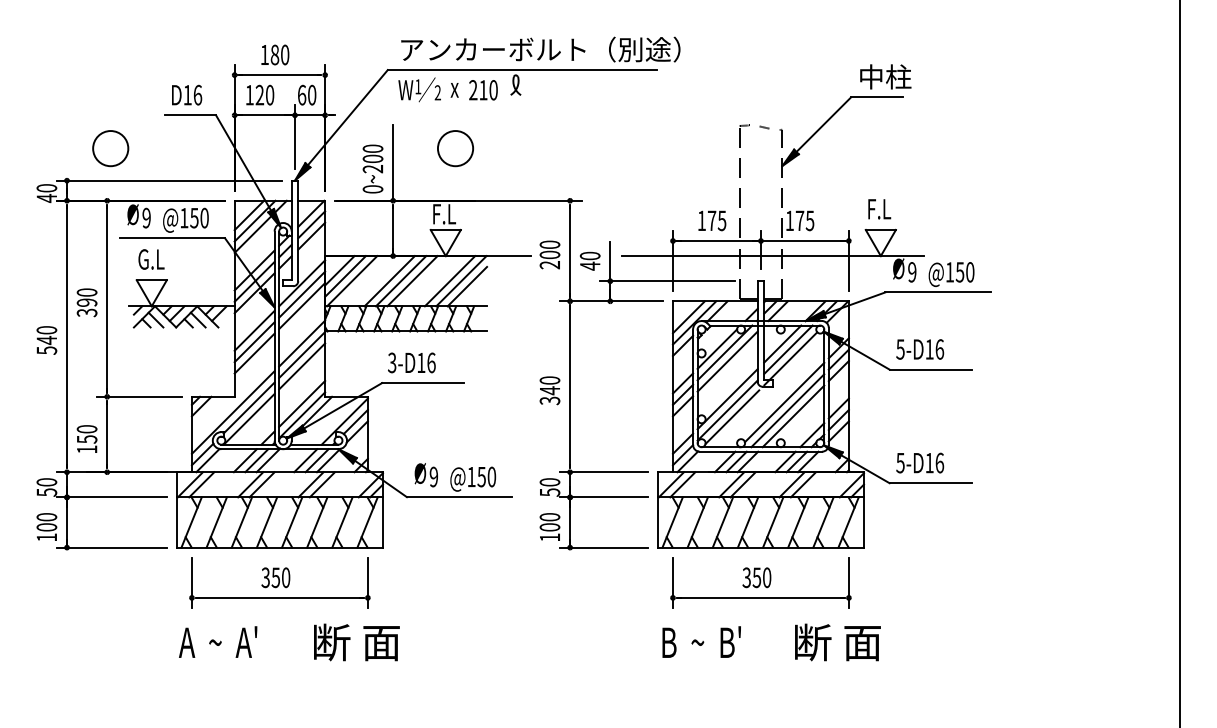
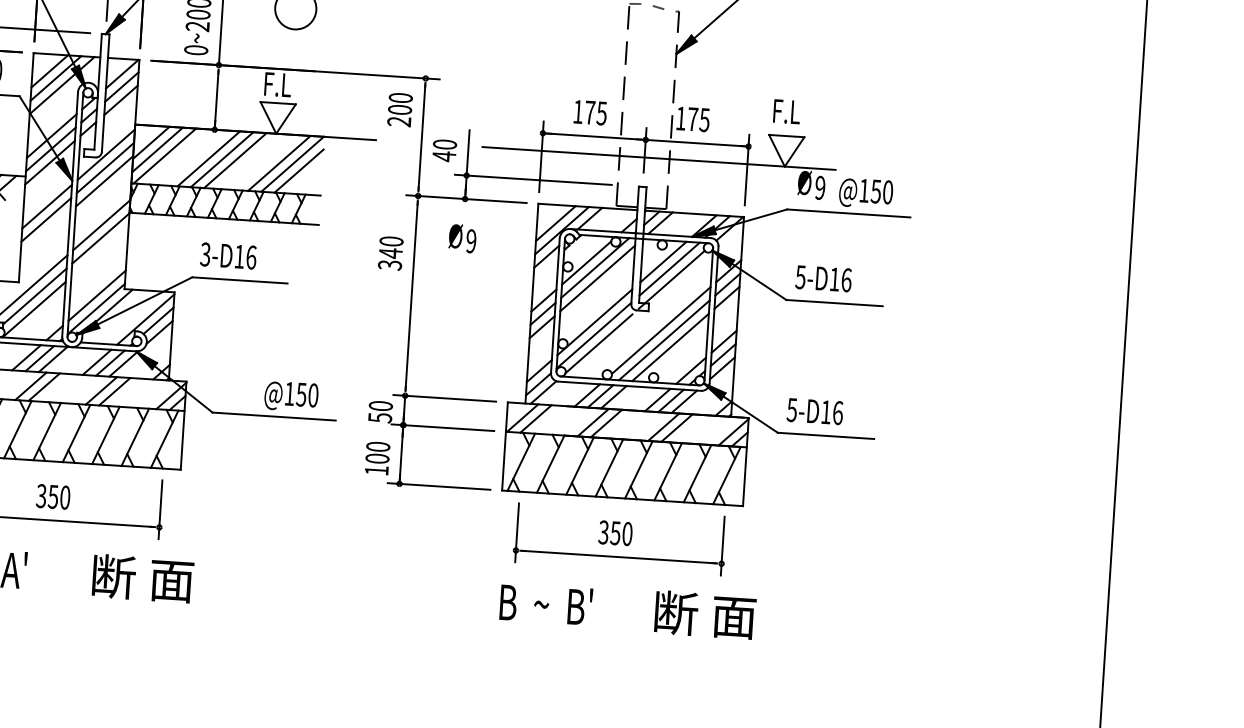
text: (549, 254) -> (399, 109), moved
line: (254, 353) -> (45, 233), removed
line: (302, 366) -> (100, 251), removed
text: (549, 390) -> (390, 253), moved
text: (425, 475) -> (461, 238), moved

